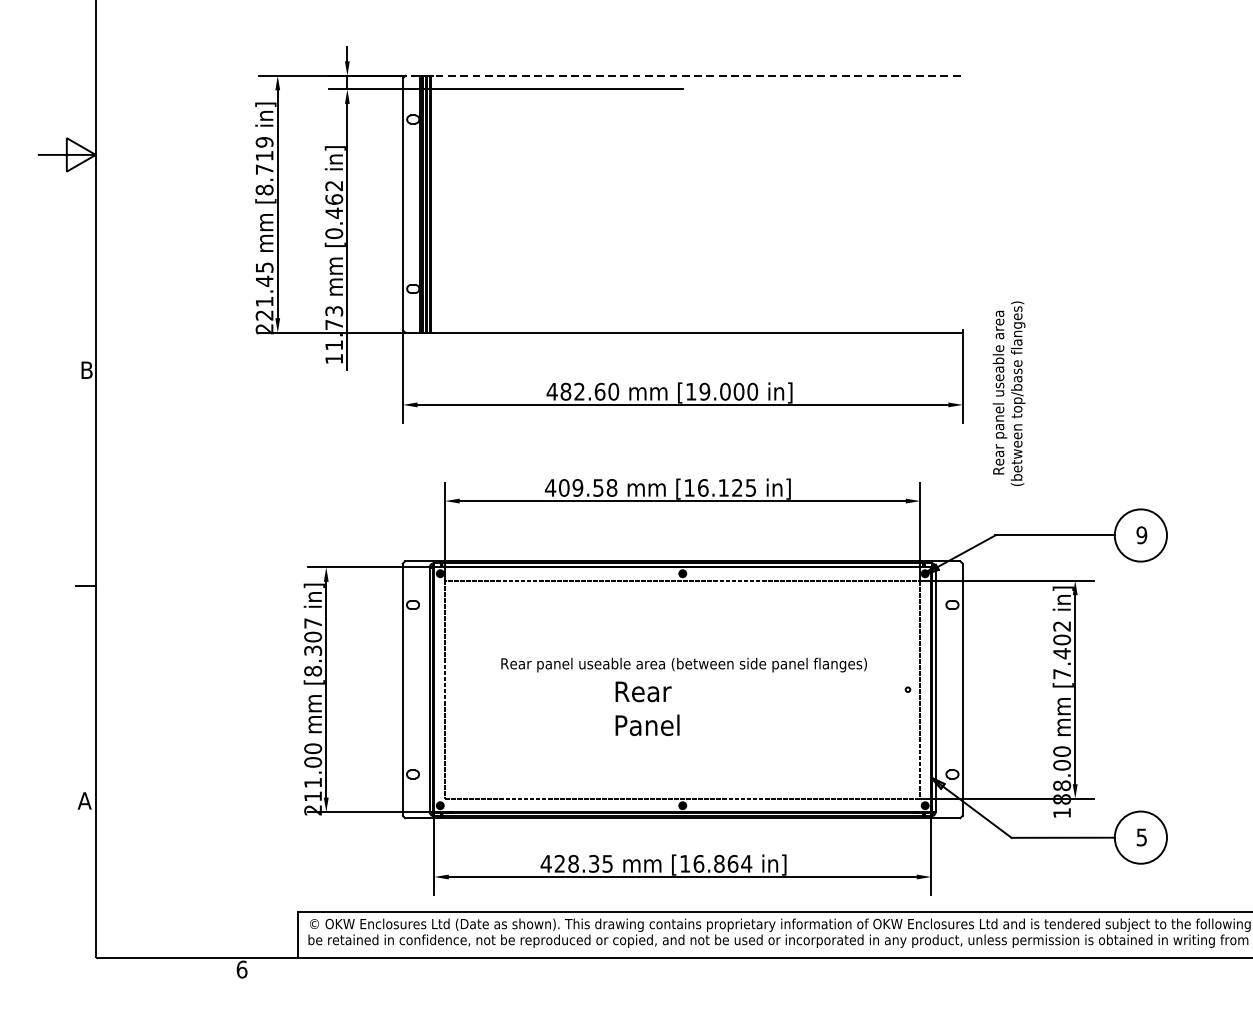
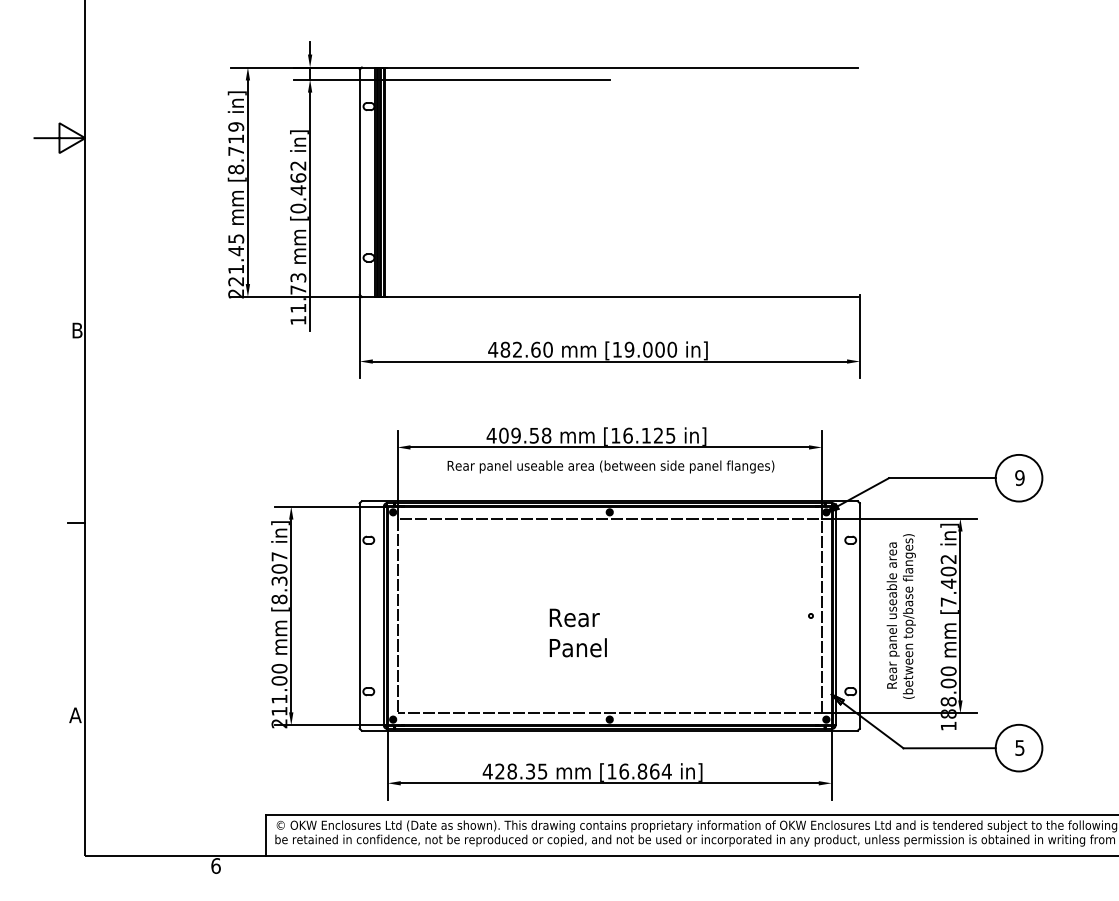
line: (682, 75) -> (609, 67), dashed -> solid
text: (1008, 393) -> (900, 616), moved
text: (683, 664) -> (610, 466), moved

